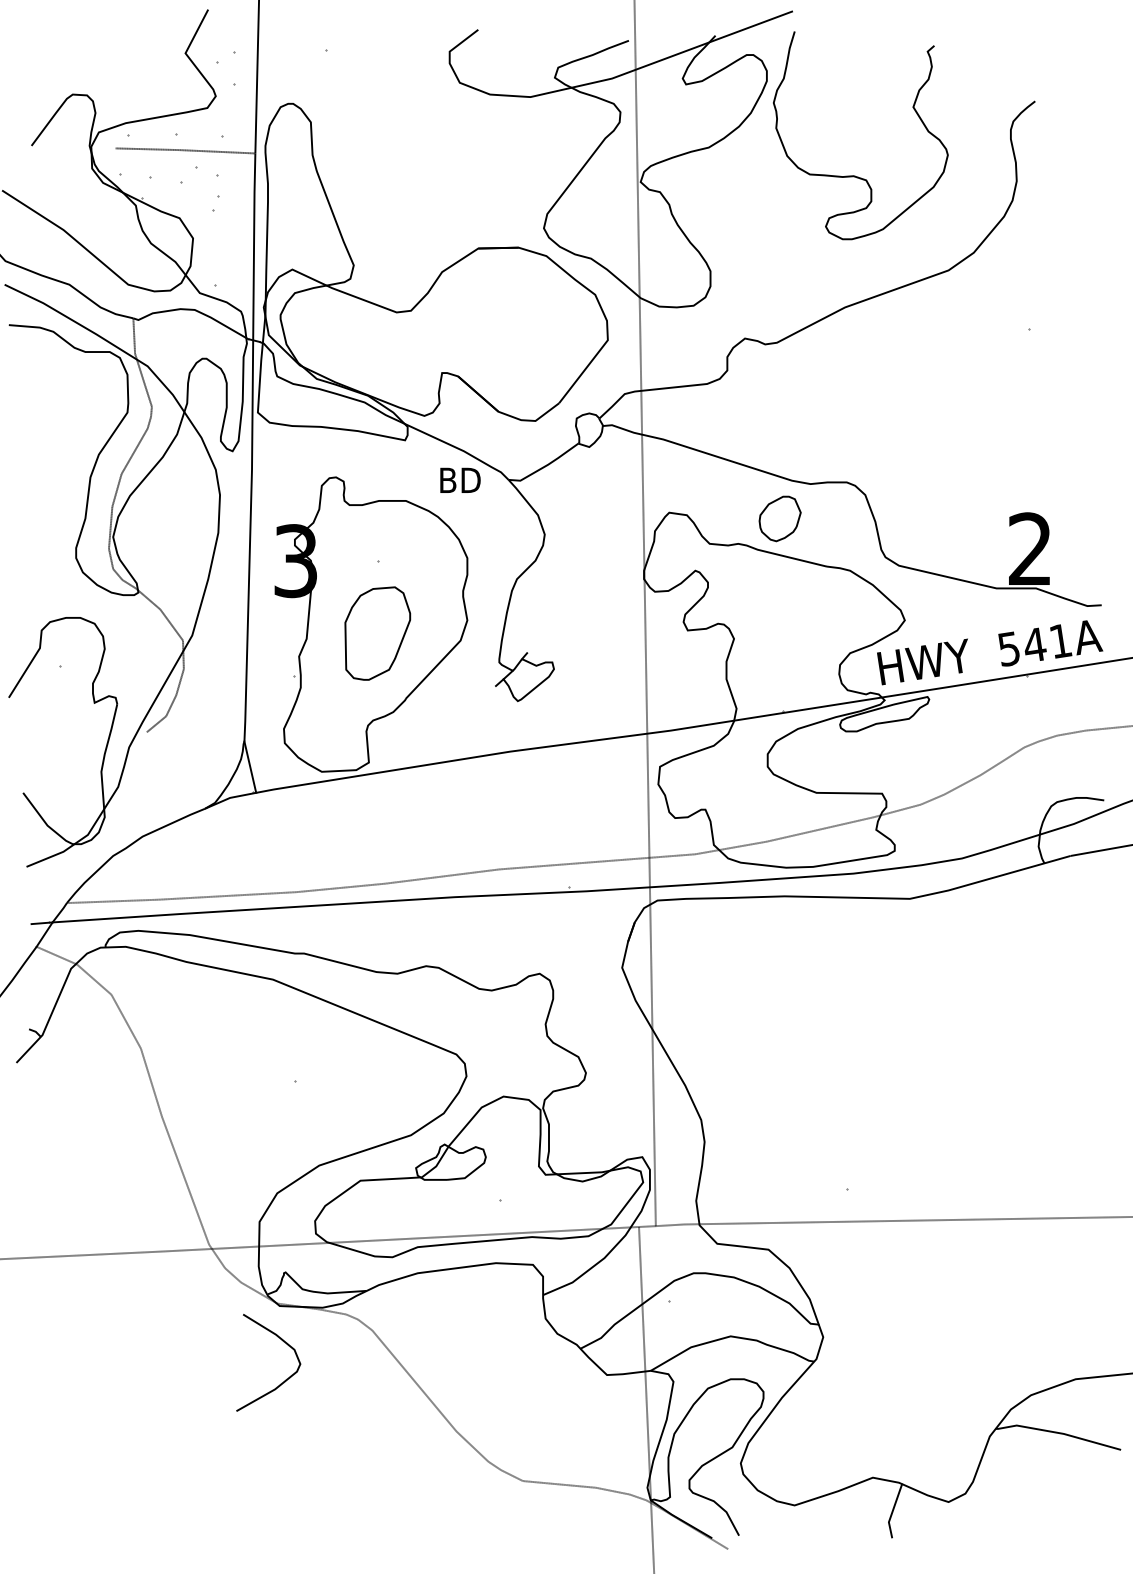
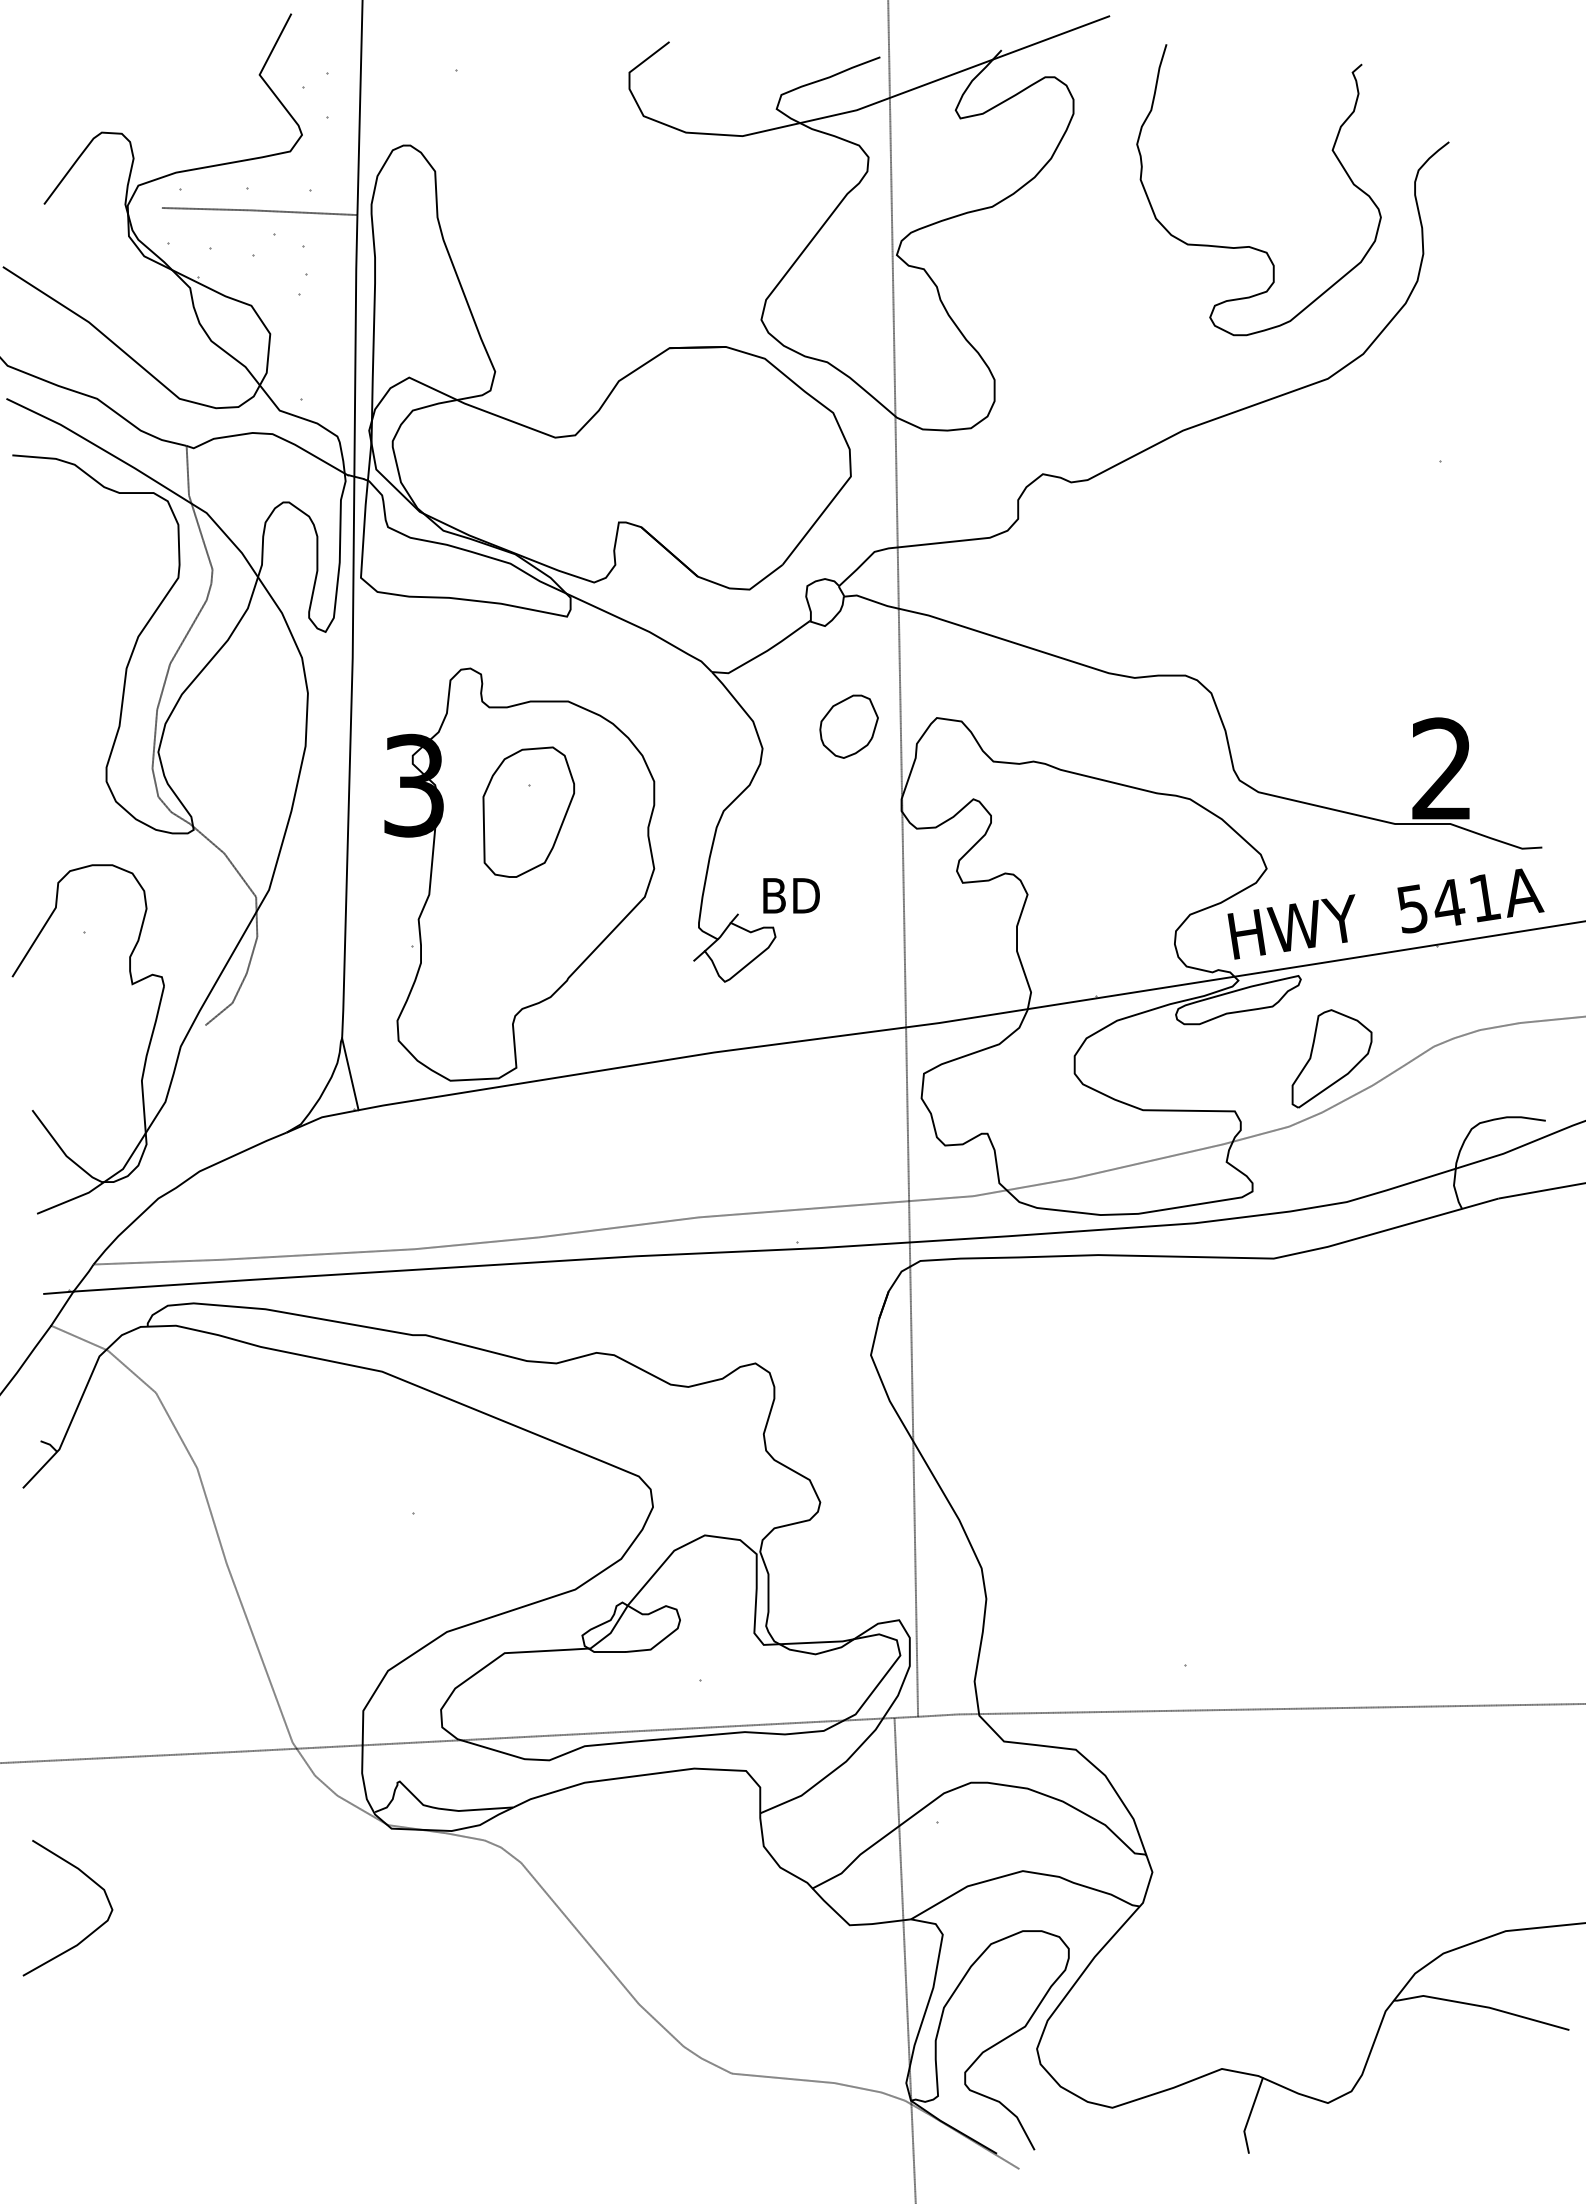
curve: (855, 175) -> (1251, 246), moved
text: (460, 480) -> (791, 895), moved
part: (779, 518) -> (848, 726), moved
part: (377, 633) -> (528, 811), moved
part: (951, 755) -> (1331, 1058), added
curve: (283, 1381) -> (88, 1934), moved

